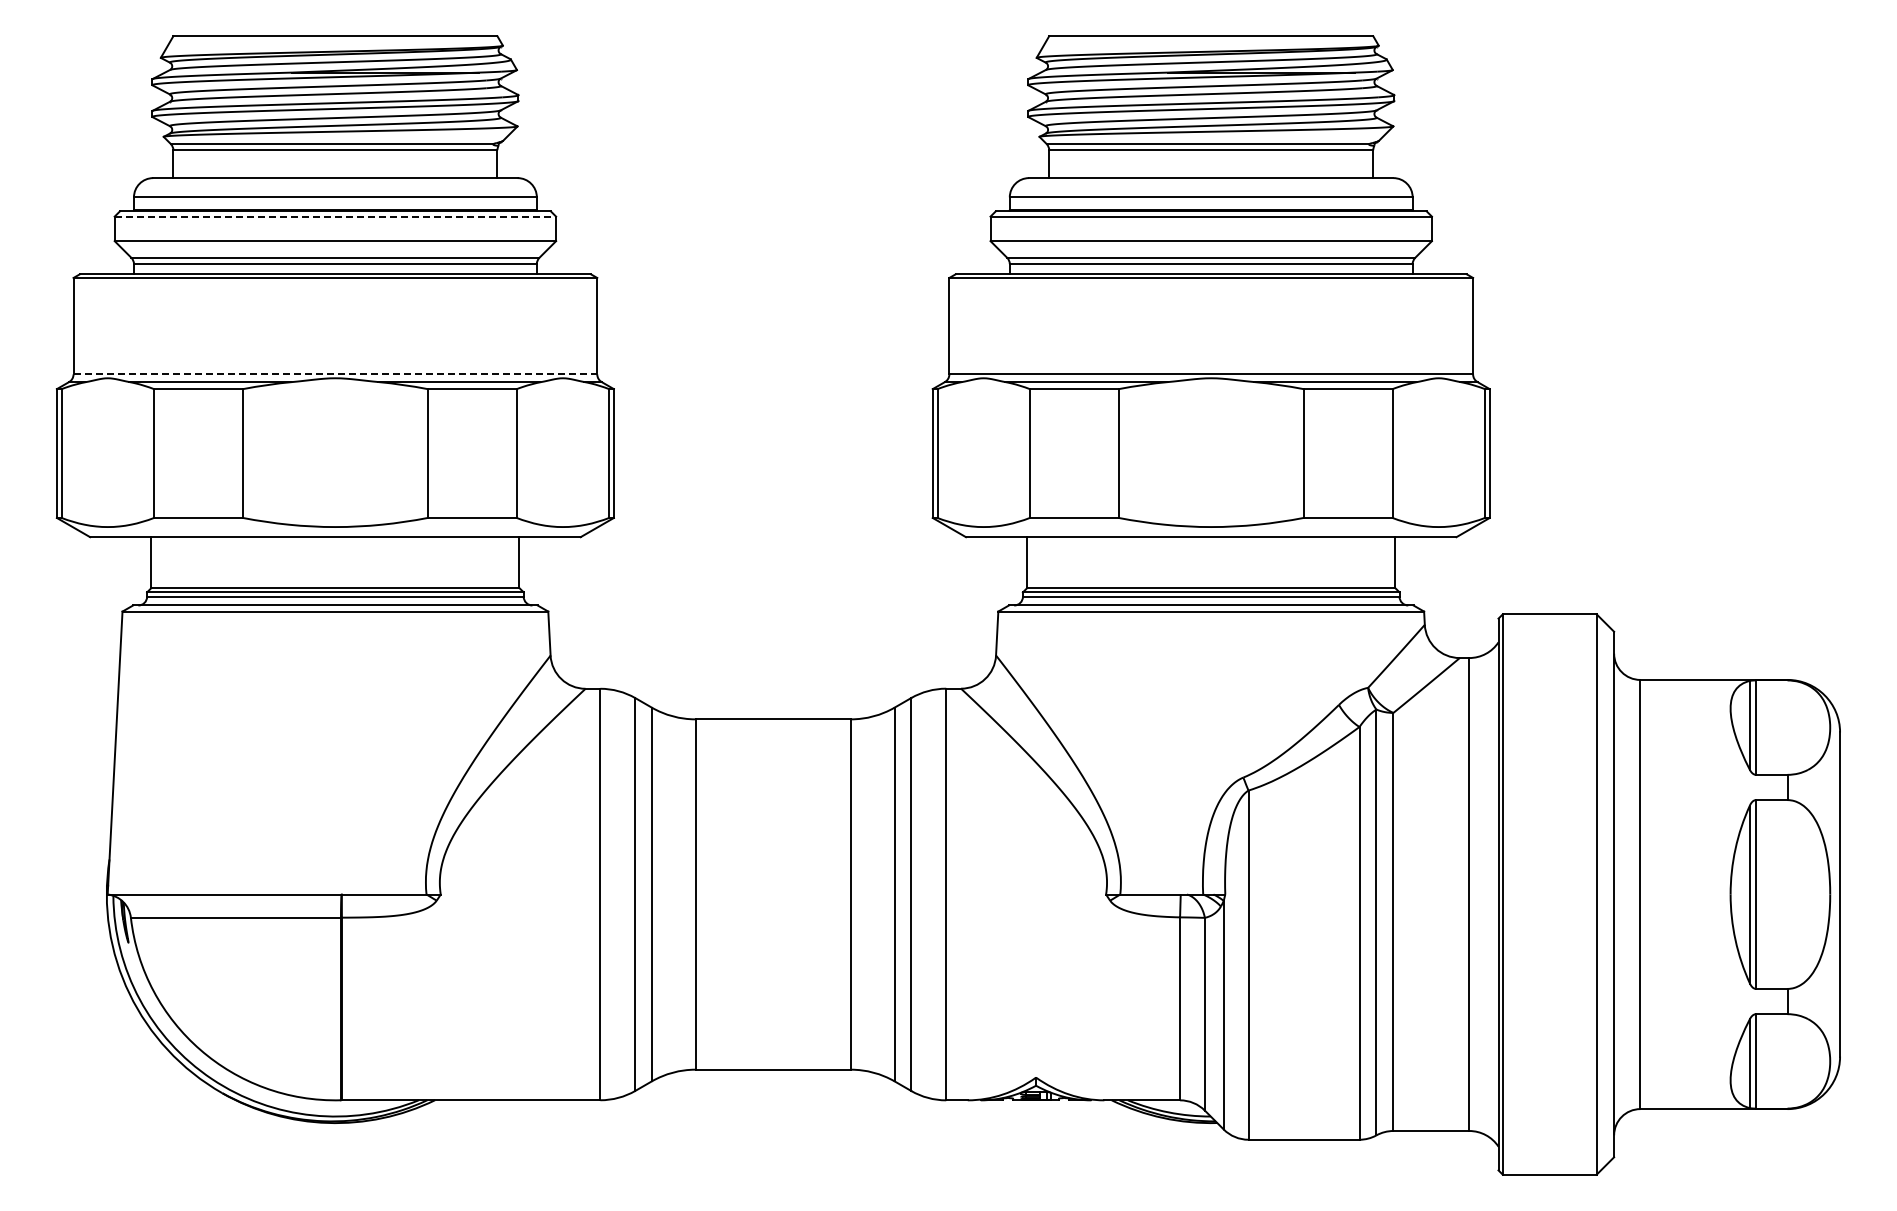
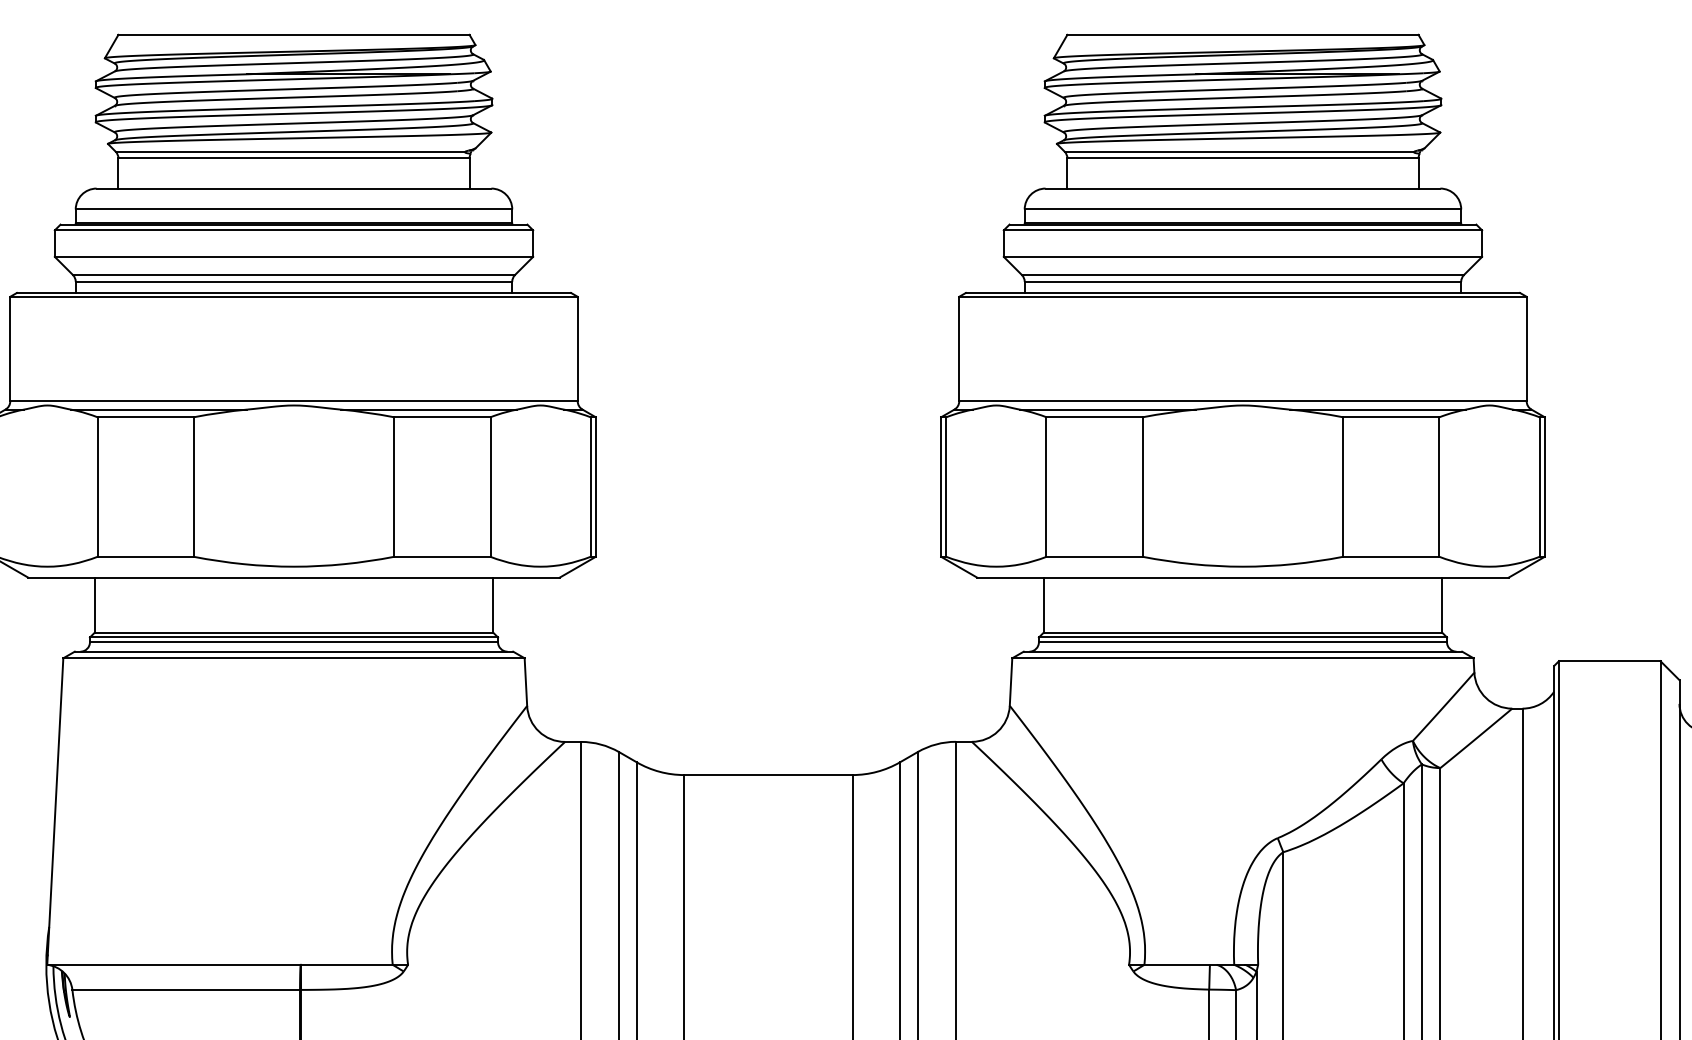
line: (335, 216) -> (294, 230), dashed -> solid
line: (335, 374) -> (294, 401), dashed -> solid

